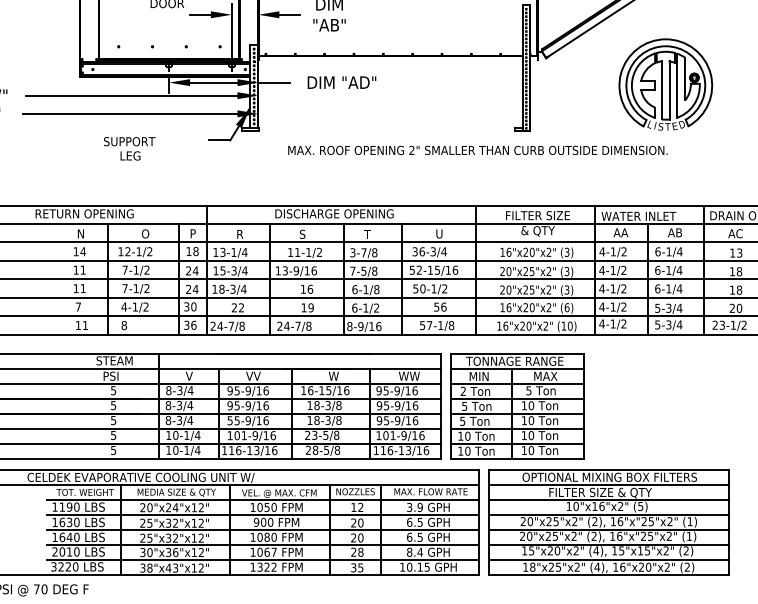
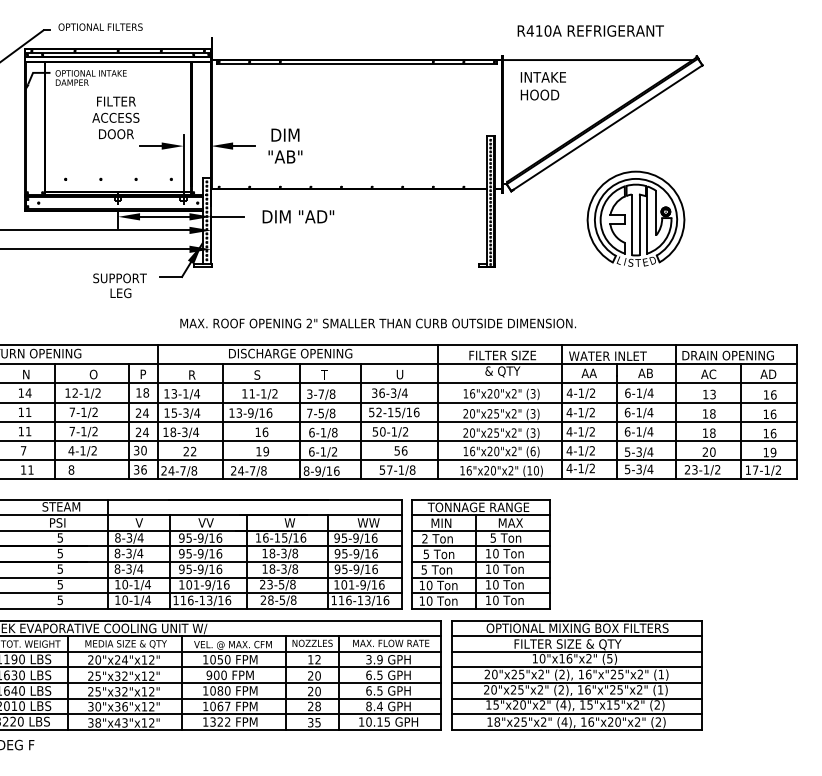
text: (129, 148) -> (119, 285), moved
text: (477, 150) -> (377, 323), moved
text: (229, 419) -> (181, 568), 55-9/16 -> 95-9/16

